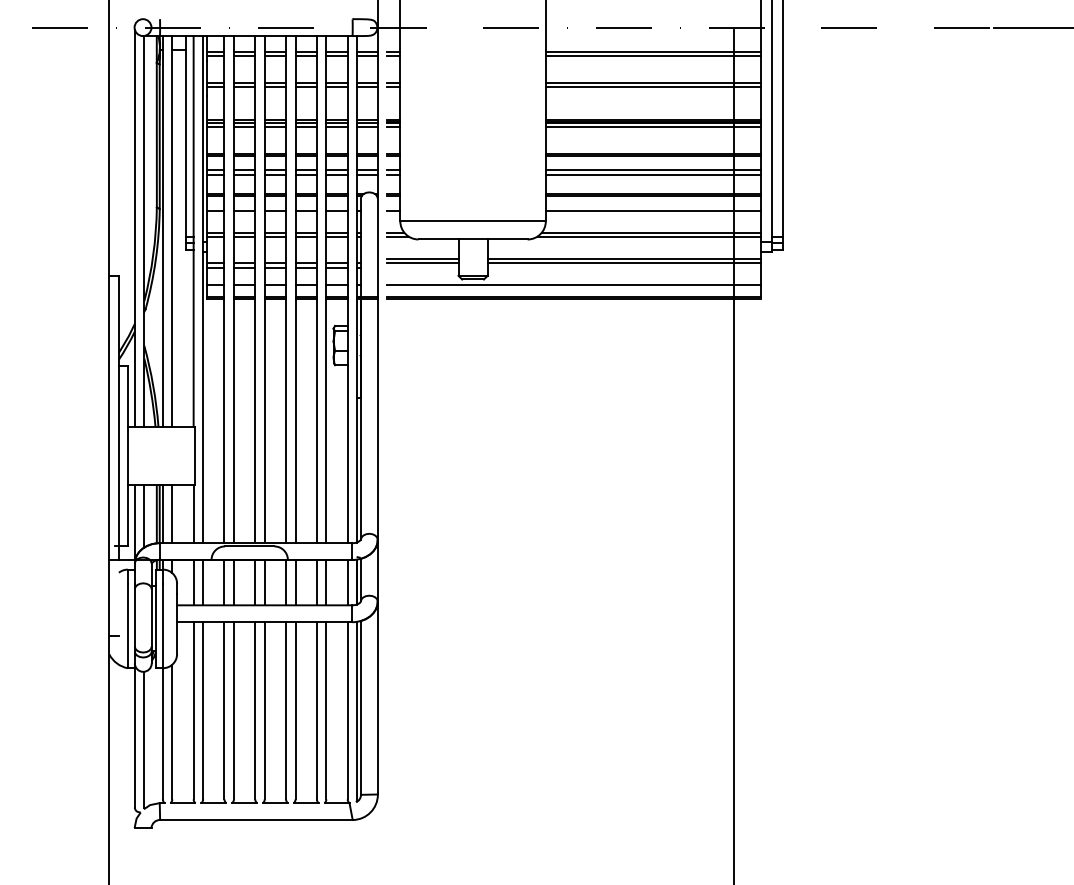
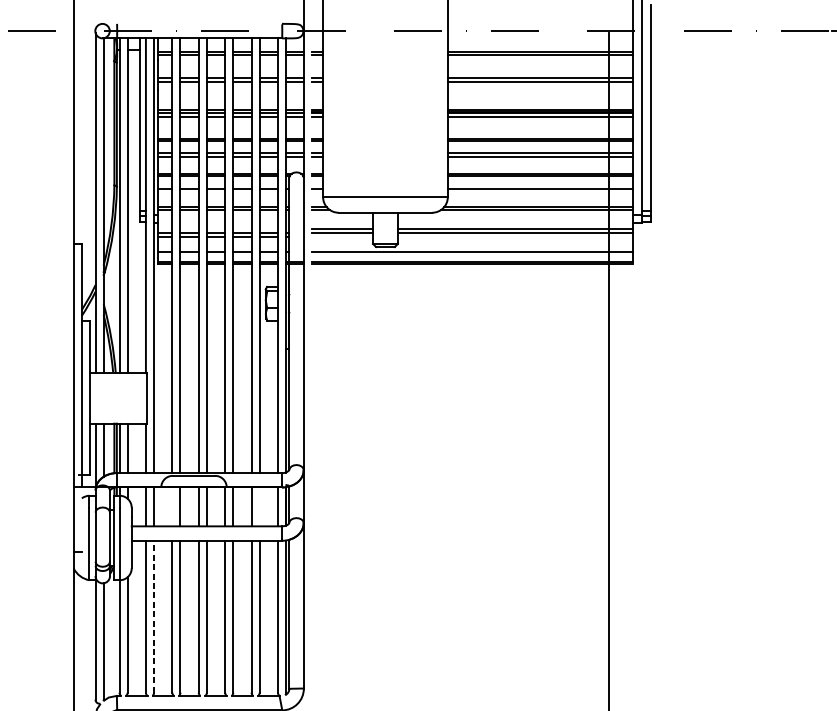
line: (224, 582) -> (172, 506), removed
line: (326, 582) -> (259, 506), removed
line: (203, 710) -> (154, 616), solid -> dashed

